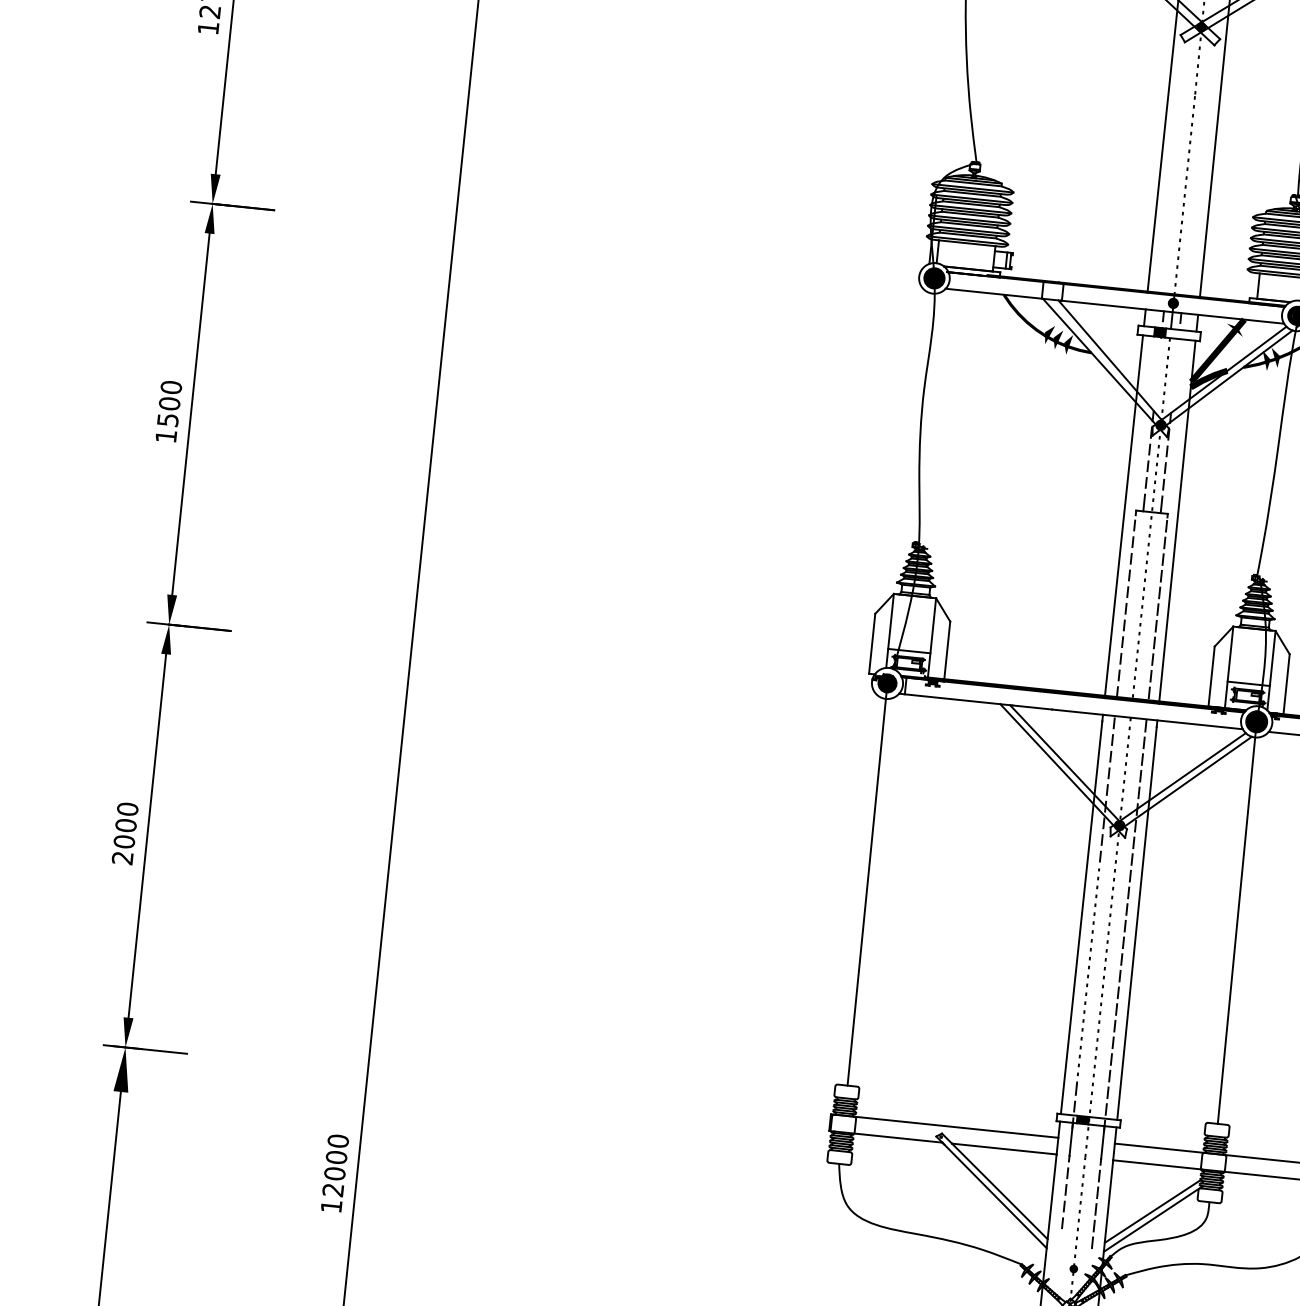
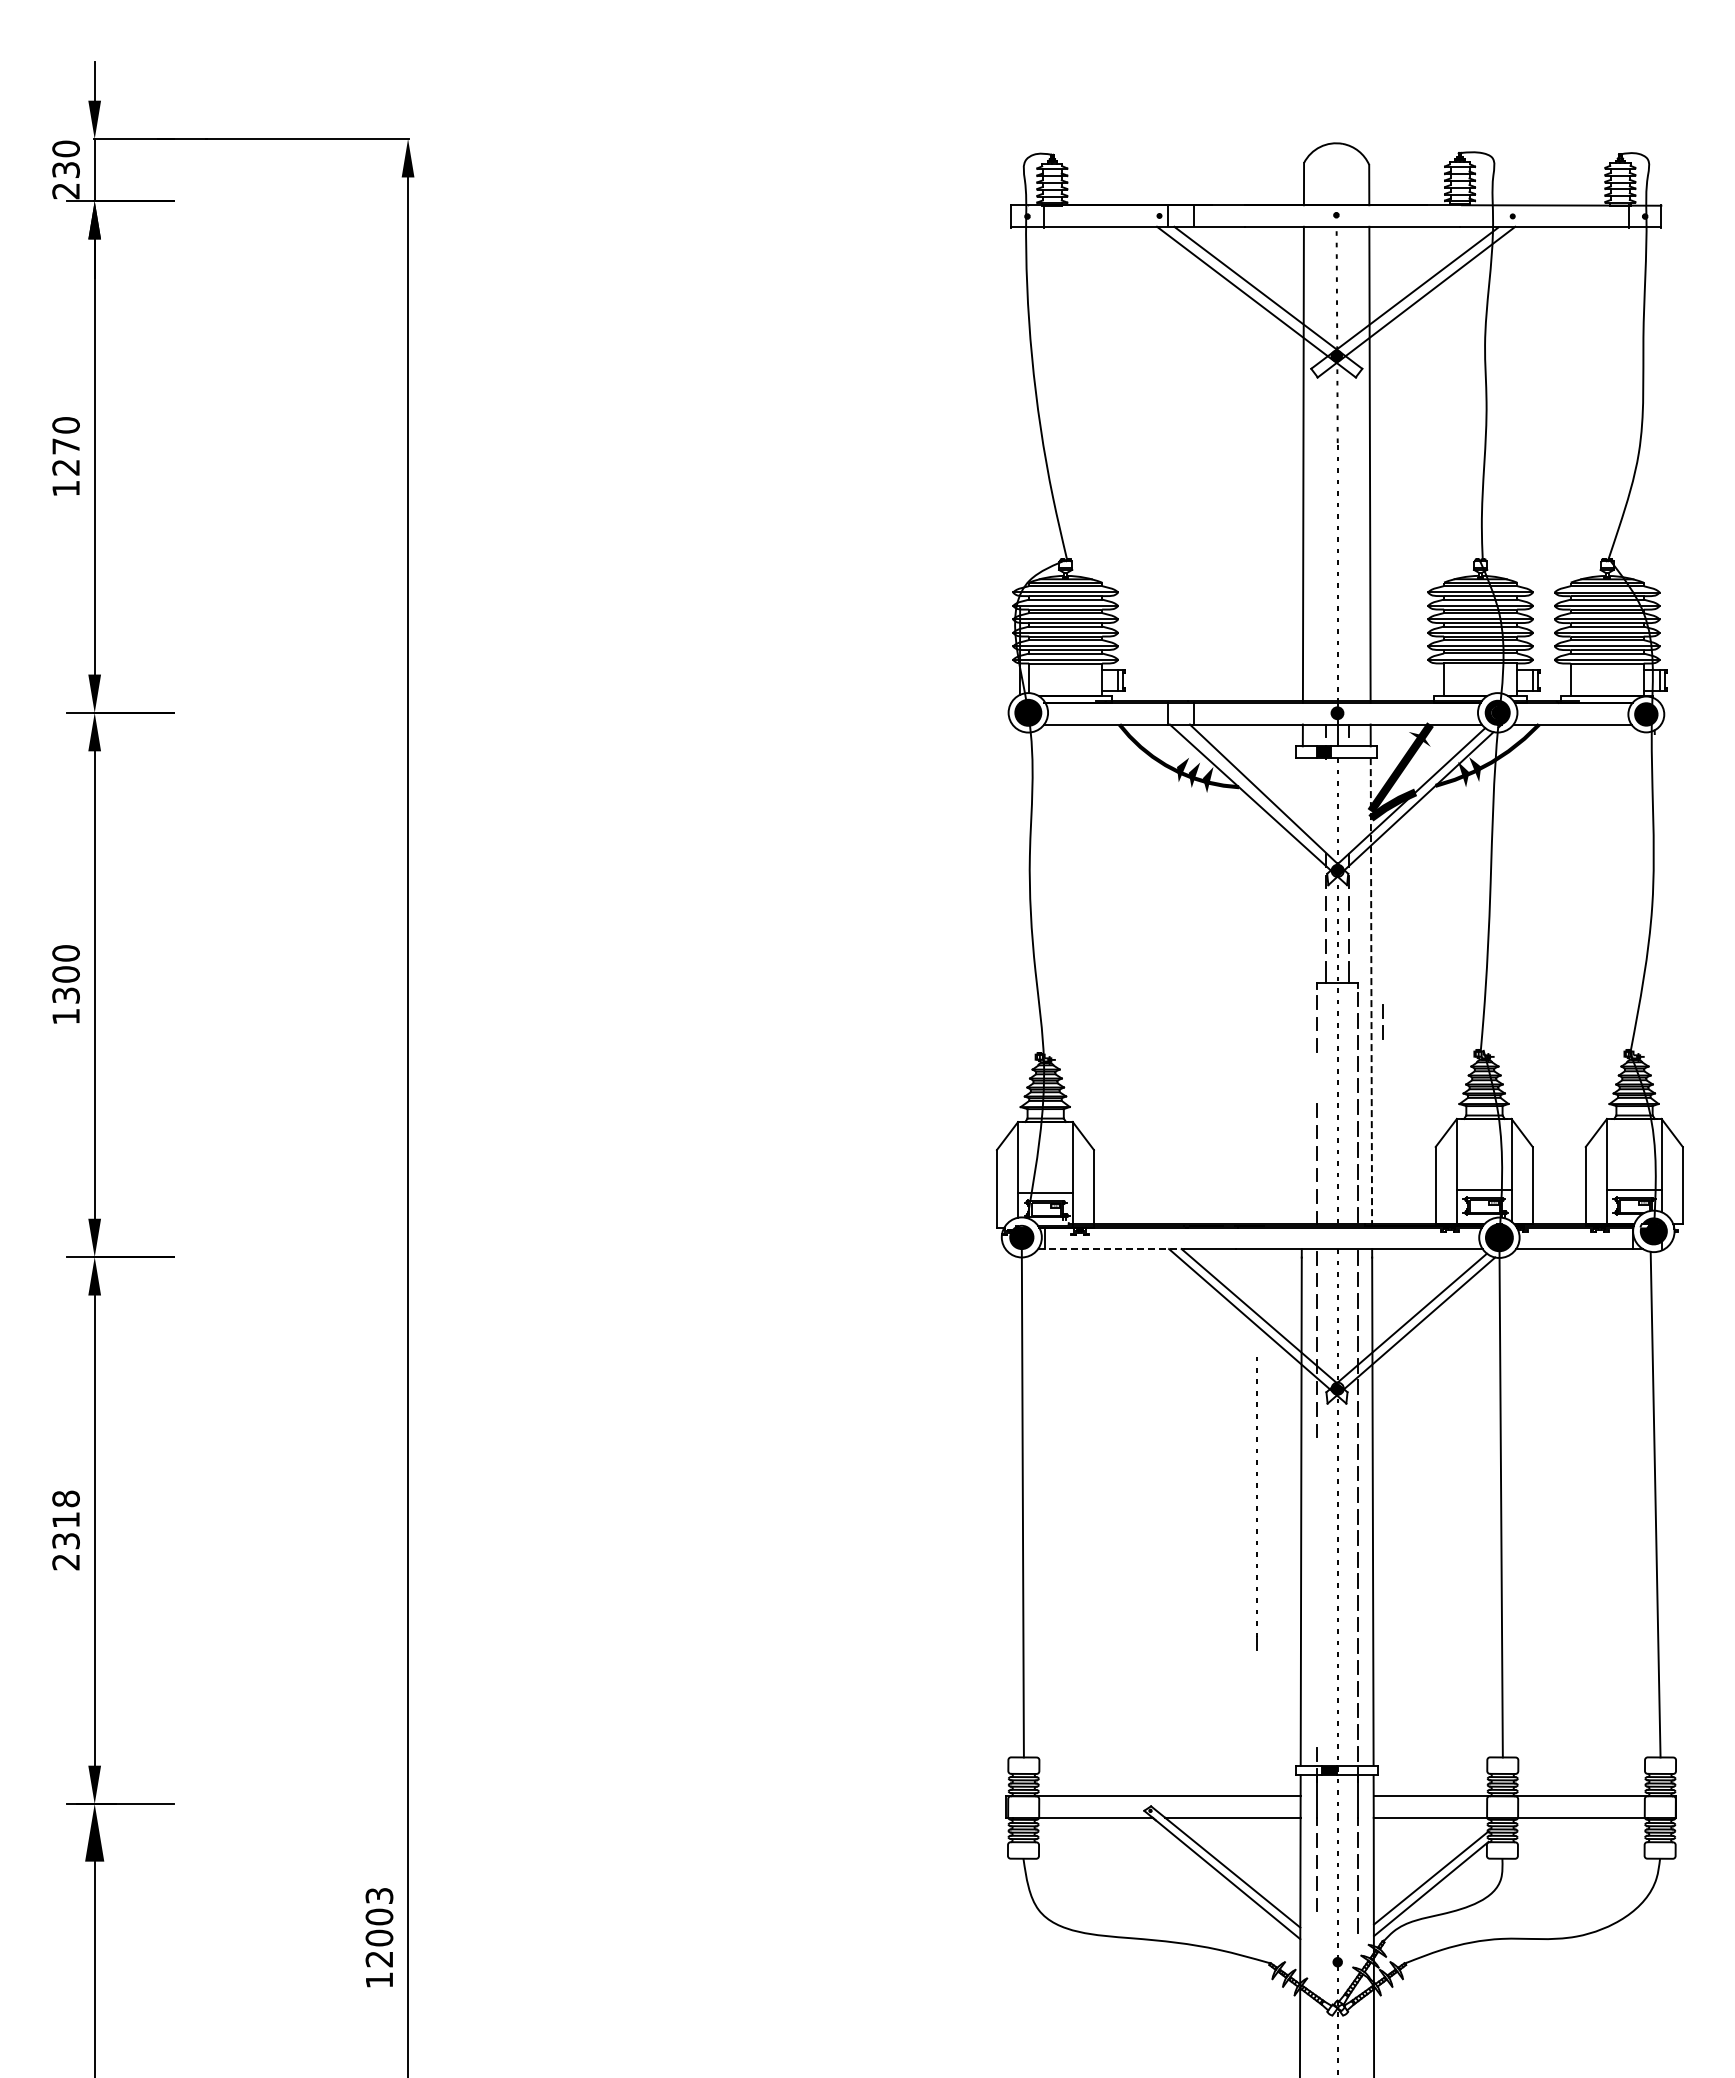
text: (167, 419) -> (65, 994), 1500 -> 1300
line: (1123, 516) -> (1301, 992), removed
line: (1177, 522) -> (1371, 992), solid -> dashed
line: (1128, 581) -> (1382, 1018), moved
line: (955, 699) -> (1111, 1249), solid -> dashed
text: (125, 825) -> (65, 1519), 2000 -> 2318
part: (1086, 981) -> (1256, 1503), moved
text: (338, 1140) -> (379, 1895), 12000 -> 12003

